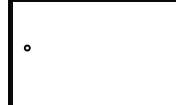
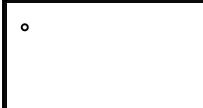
circle: (27, 47) -> (25, 26), moved

